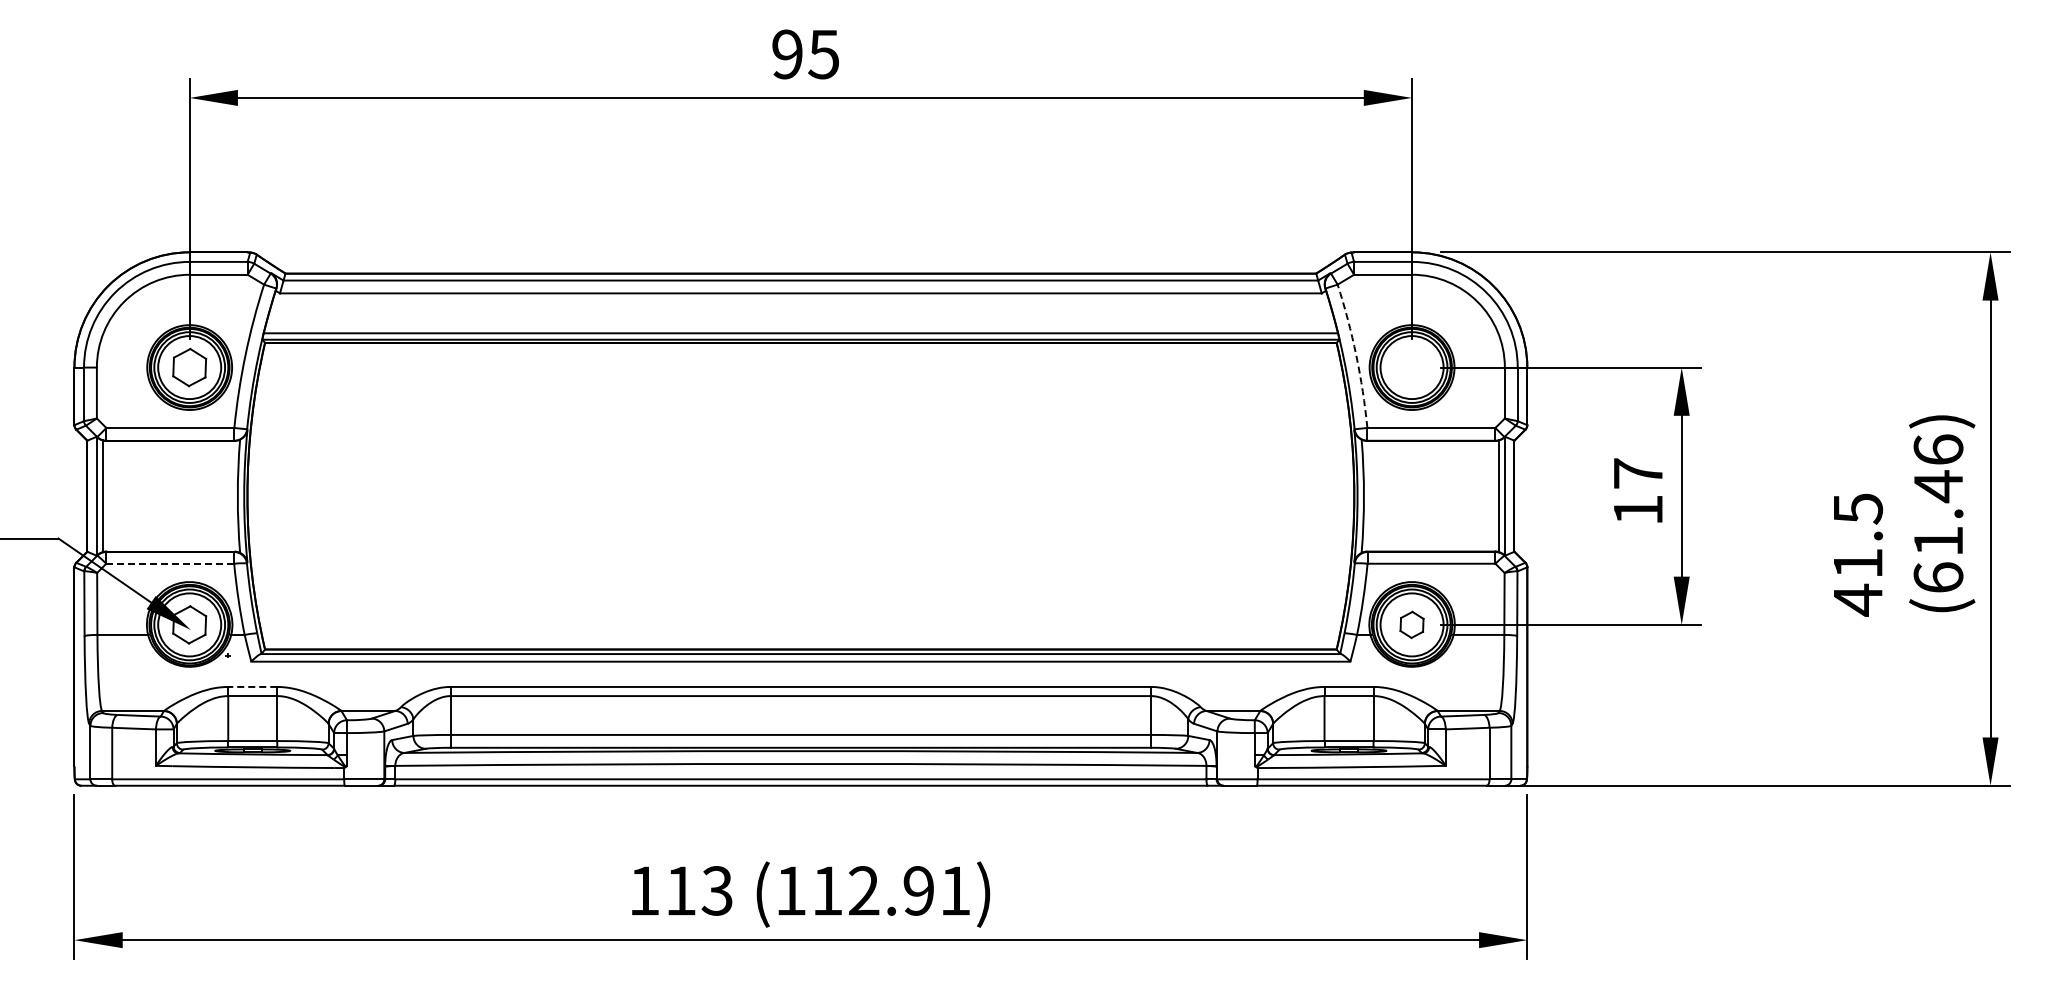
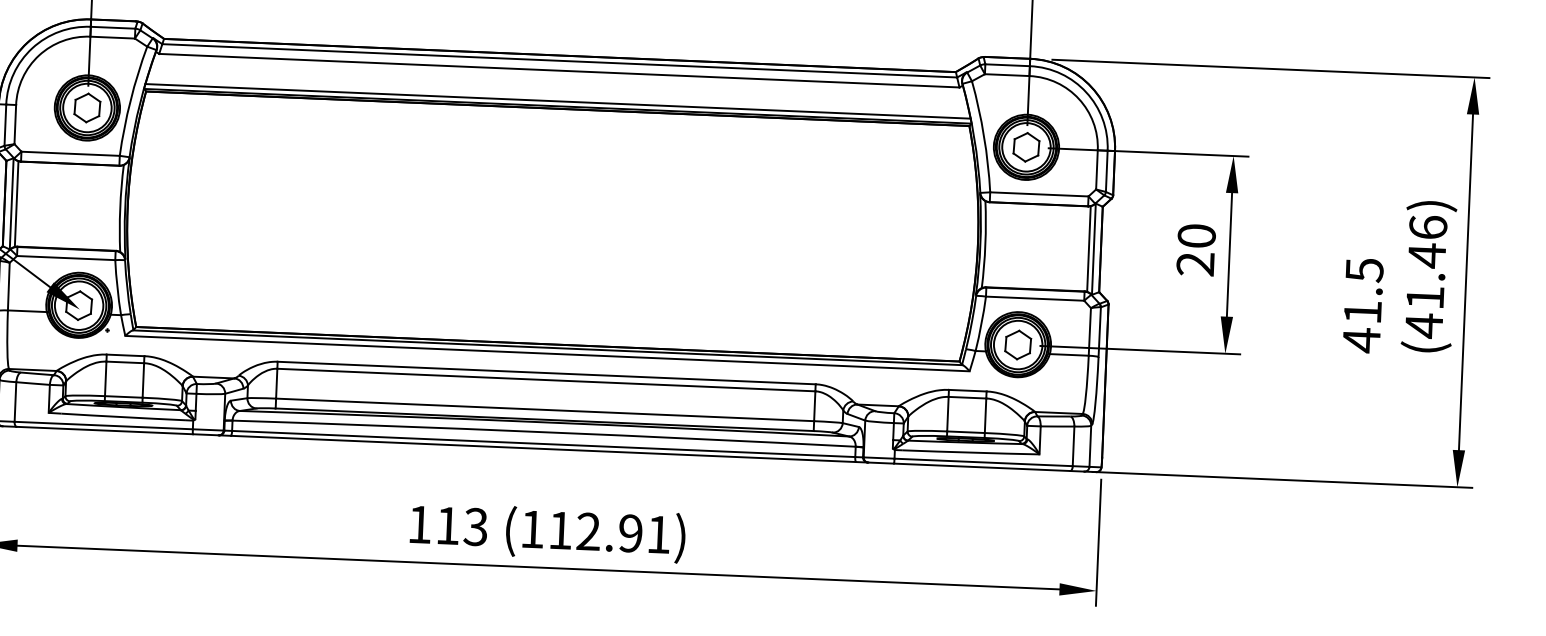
arc: (1356, 355) -> (984, 136), dashed -> solid
part: (1411, 367) -> (1026, 147), added
text: (1638, 491) -> (1196, 249), 17 -> 20
line: (170, 563) -> (66, 257), dashed -> solid
text: (1938, 577) -> (1424, 325), (61.46) -> (41.46)
part: (1411, 624) -> (1017, 344), size x1.43
line: (252, 686) -> (125, 355), dashed -> solid

